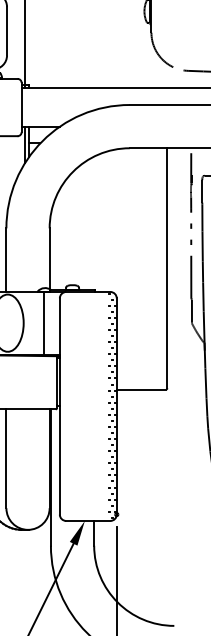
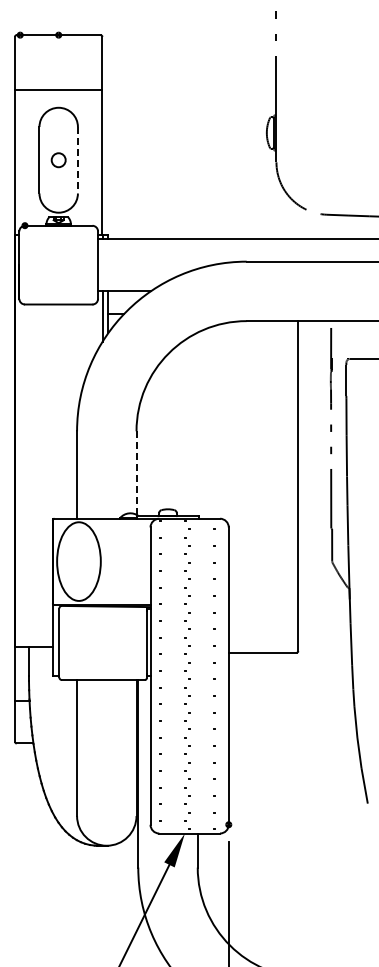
line: (6, 31) -> (77, 160), solid -> dashed
line: (49, 259) -> (136, 473), solid -> dashed
line: (43, 323) -> (128, 561), removed

